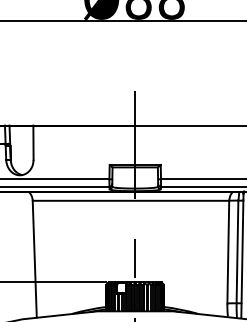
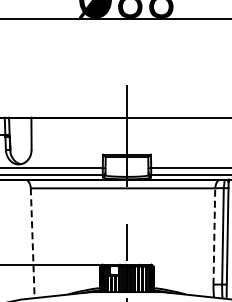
line: (228, 252) -> (214, 236), solid -> dashed
line: (34, 259) -> (32, 243), solid -> dashed

